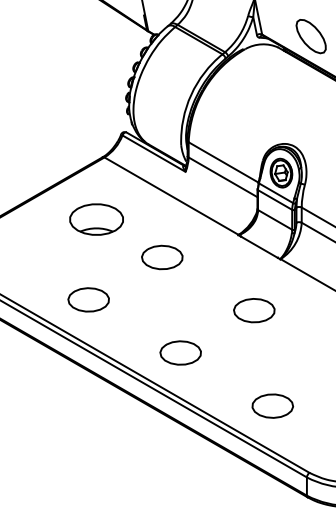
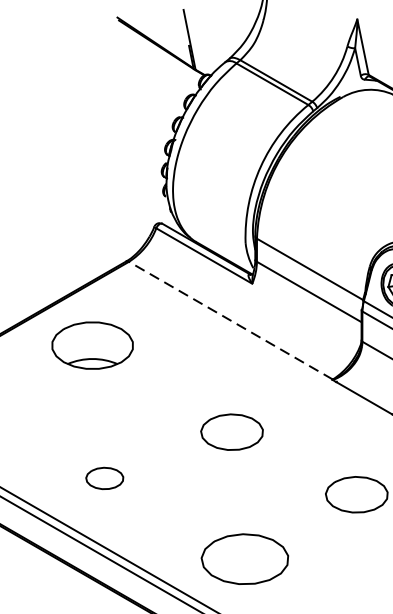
line: (171, 195) -> (230, 319), solid -> dashed
part: (96, 219) -> (92, 345), moved
part: (162, 257) -> (232, 432), moved
part: (88, 299) -> (104, 477), size x0.6
part: (180, 352) -> (244, 558), size x1.4

